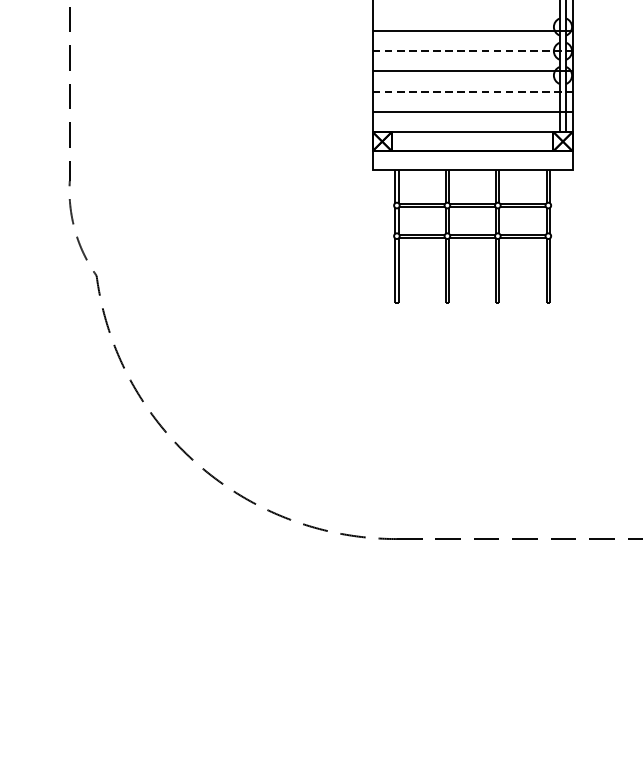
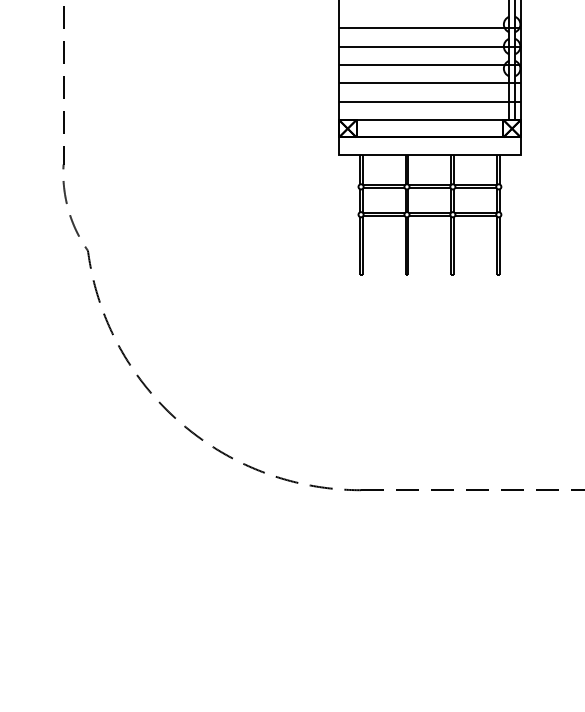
line: (472, 51) -> (429, 46), dashed -> solid
line: (472, 91) -> (429, 83), dashed -> solid

